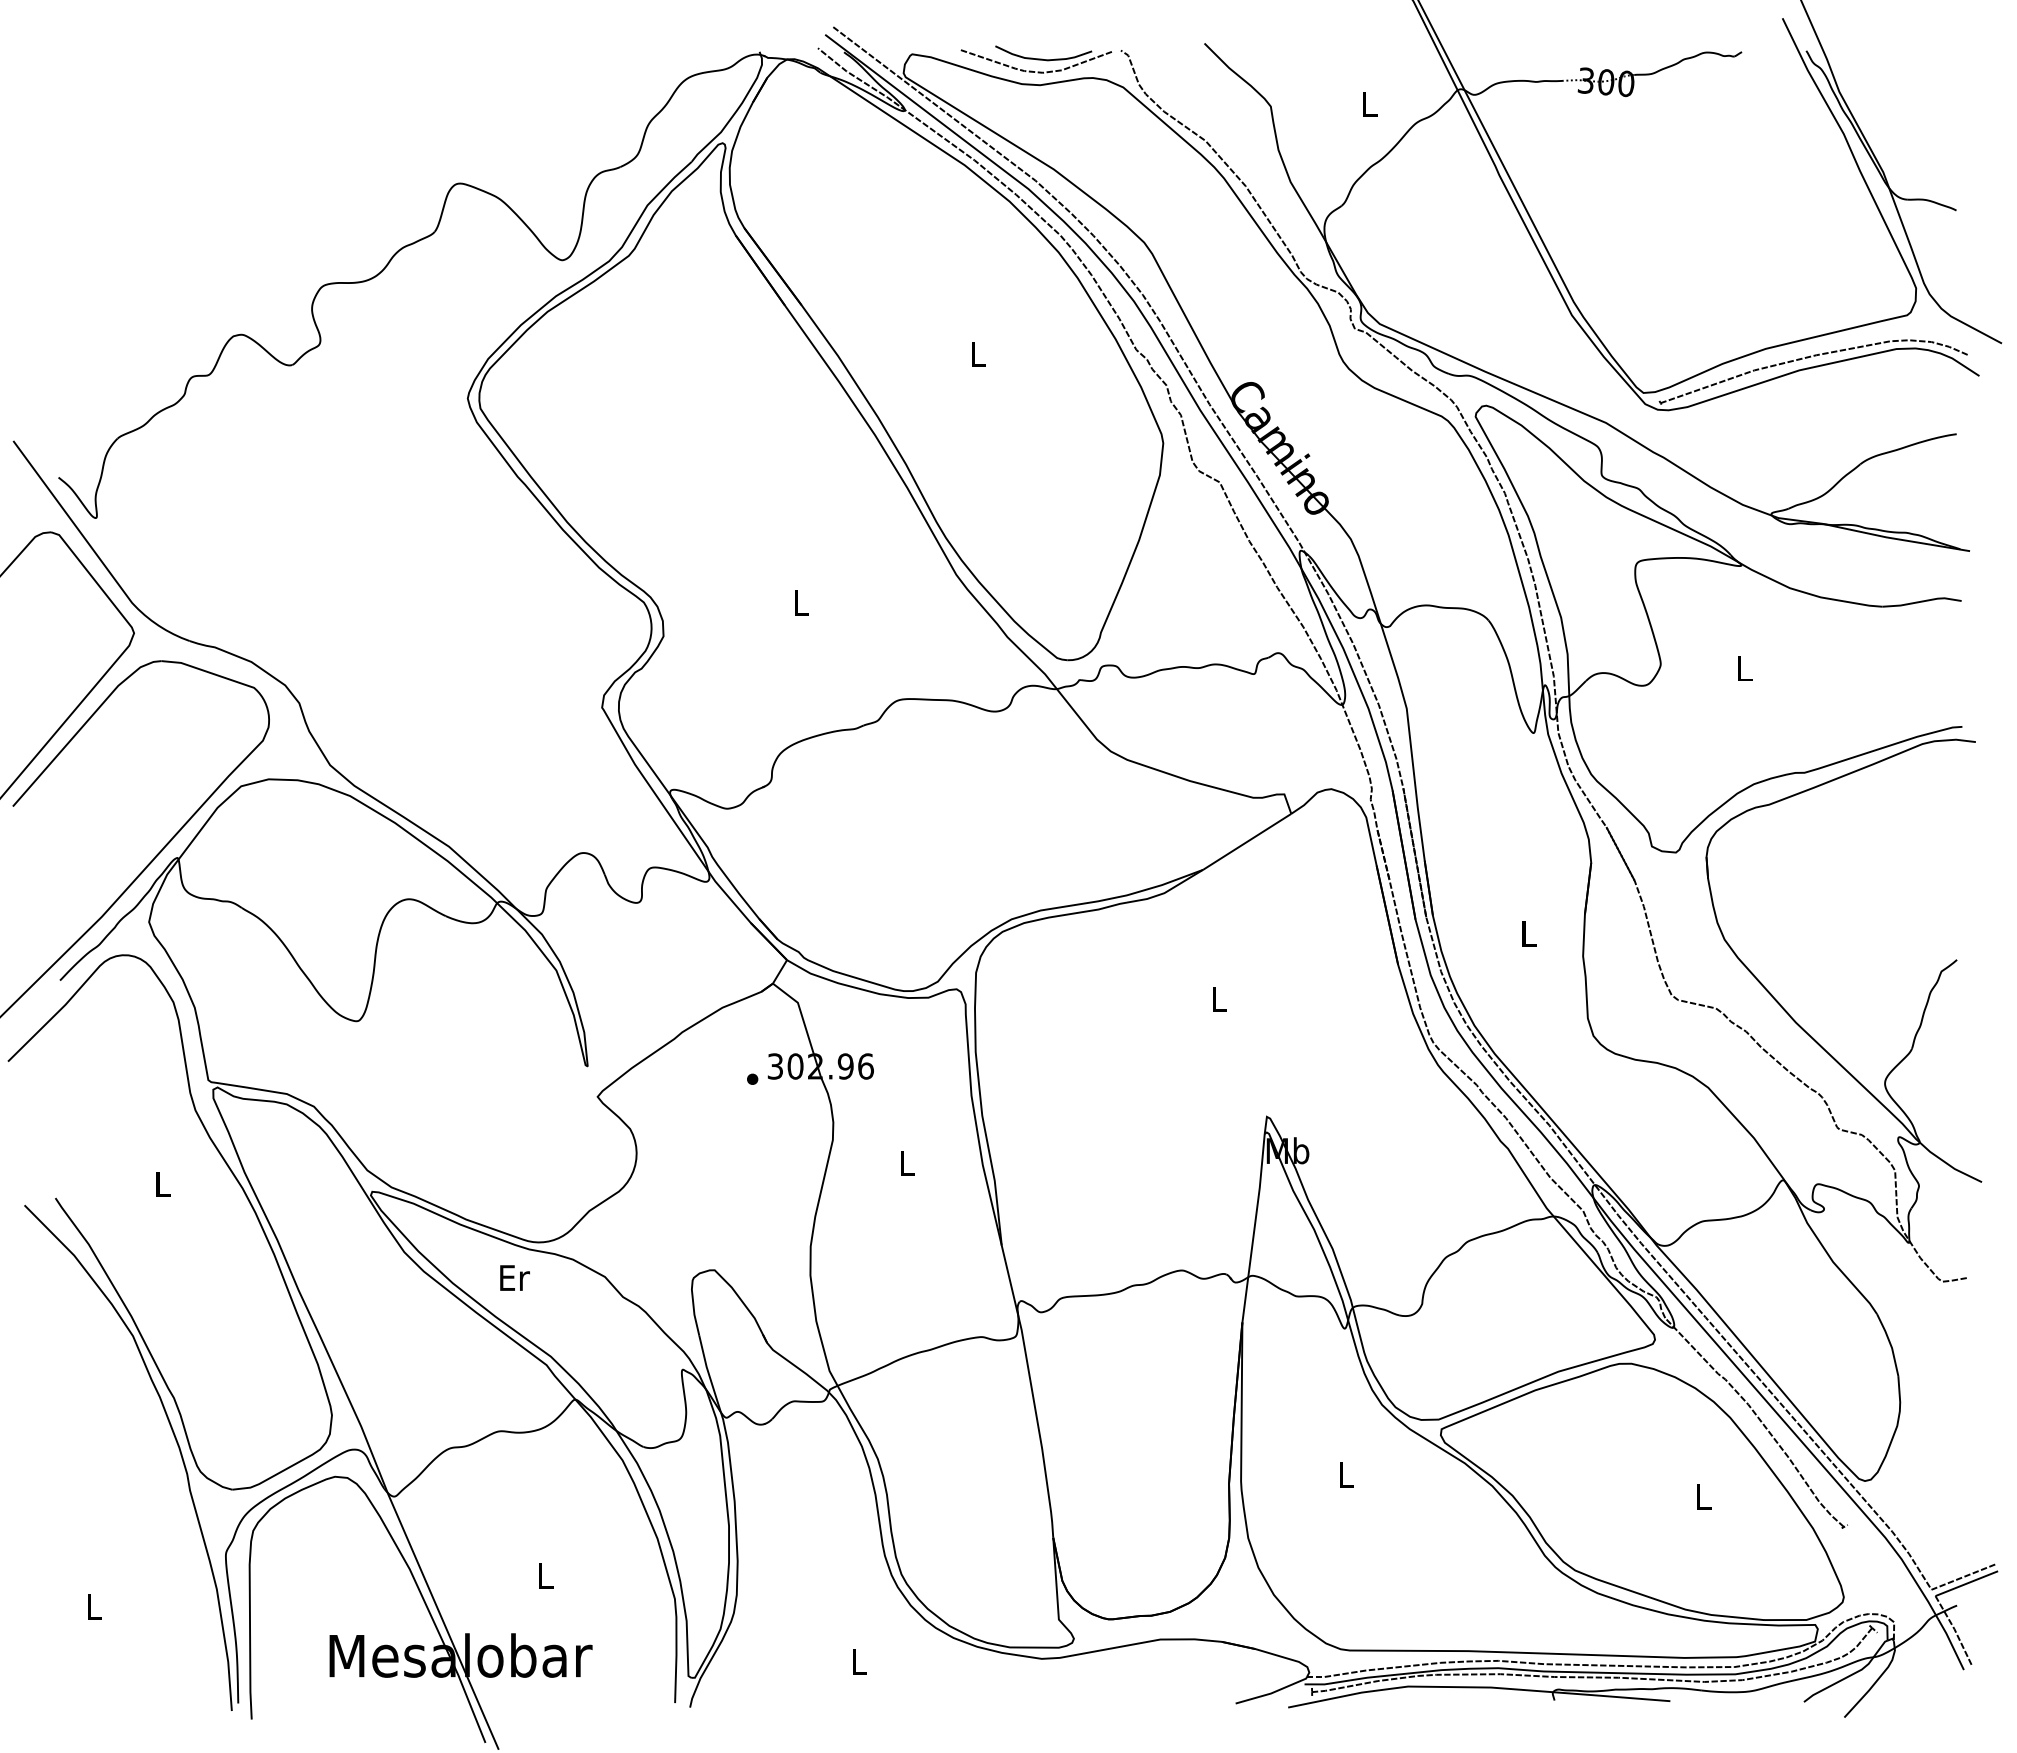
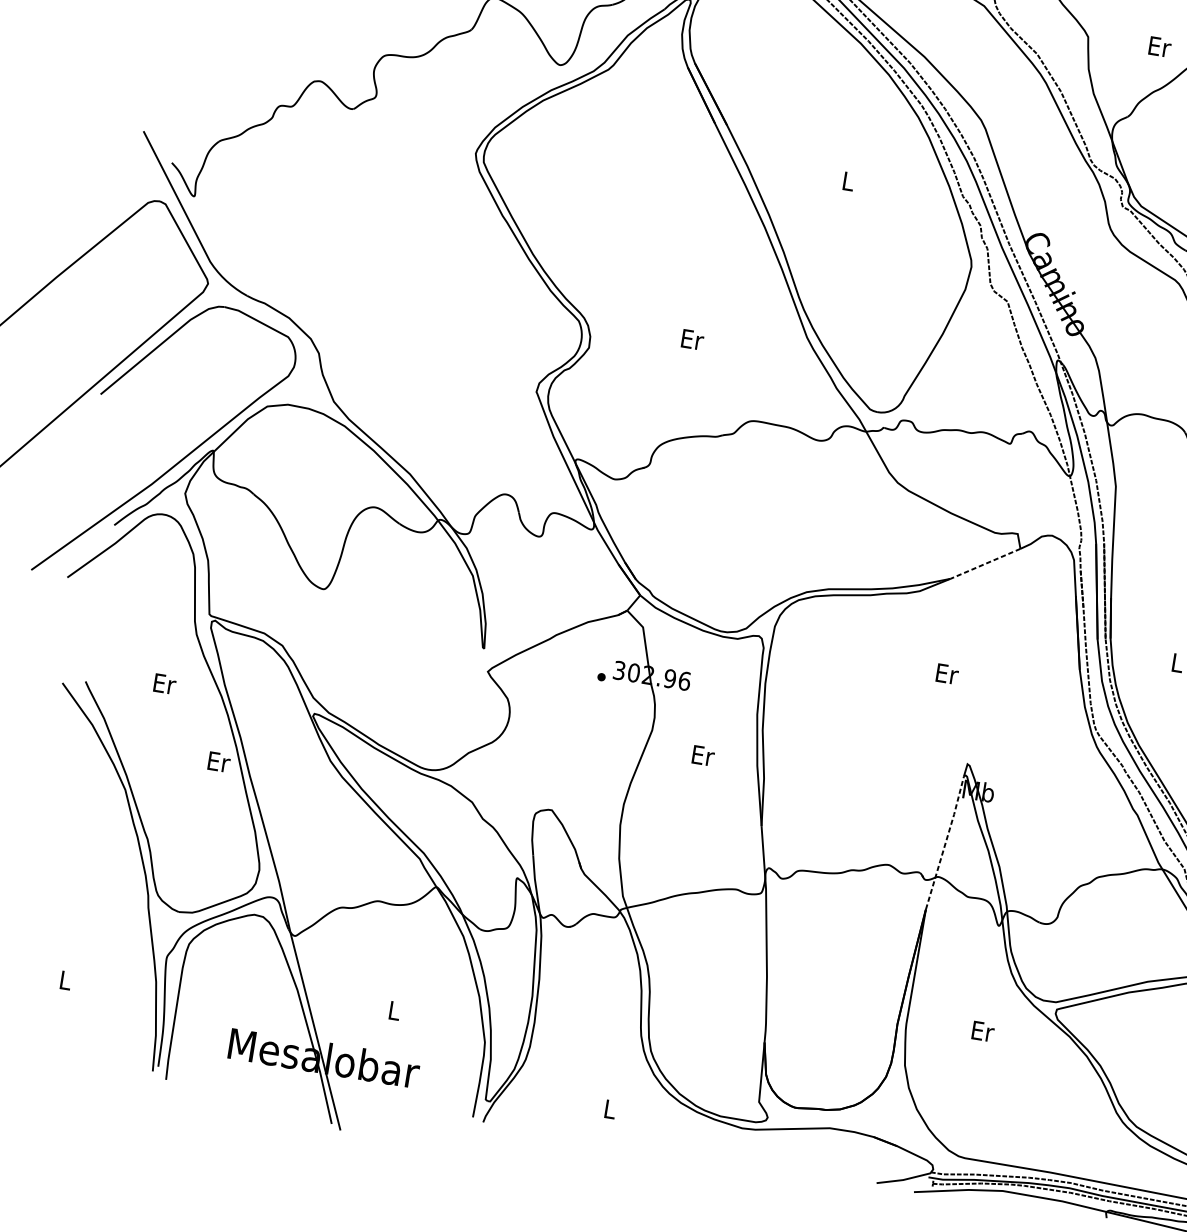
text: (1370, 104) -> (1160, 47), L -> Er
text: (802, 602) -> (693, 339), L -> Er
line: (1246, 842) -> (984, 564), solid -> dashed
text: (1219, 999) -> (947, 674), L -> Er
text: (907, 1163) -> (703, 755), L -> Er
text: (163, 1184) -> (164, 684), L -> Er
line: (1254, 1227) -> (945, 842), solid -> dashed
text: (514, 1277) -> (218, 761), moved
text: (1346, 1474) -> (983, 1031), L -> Er

